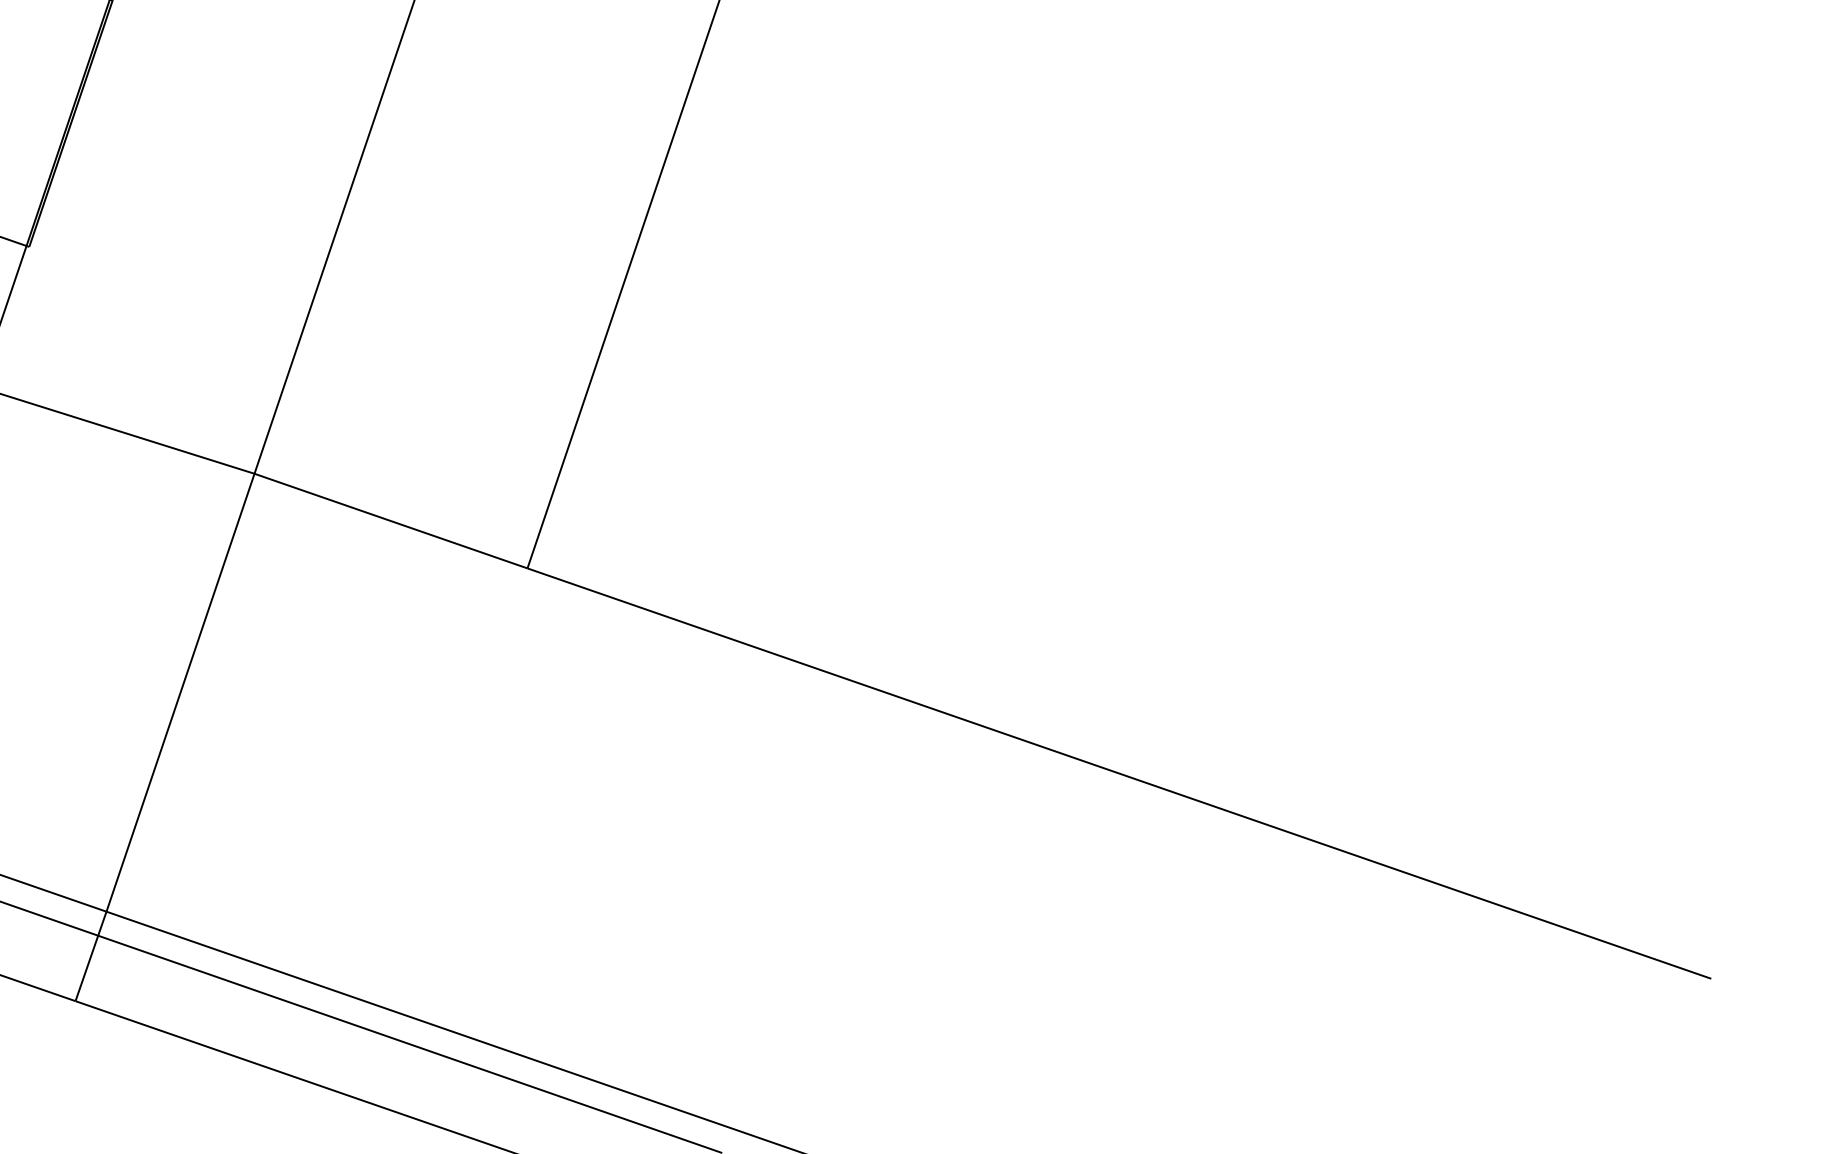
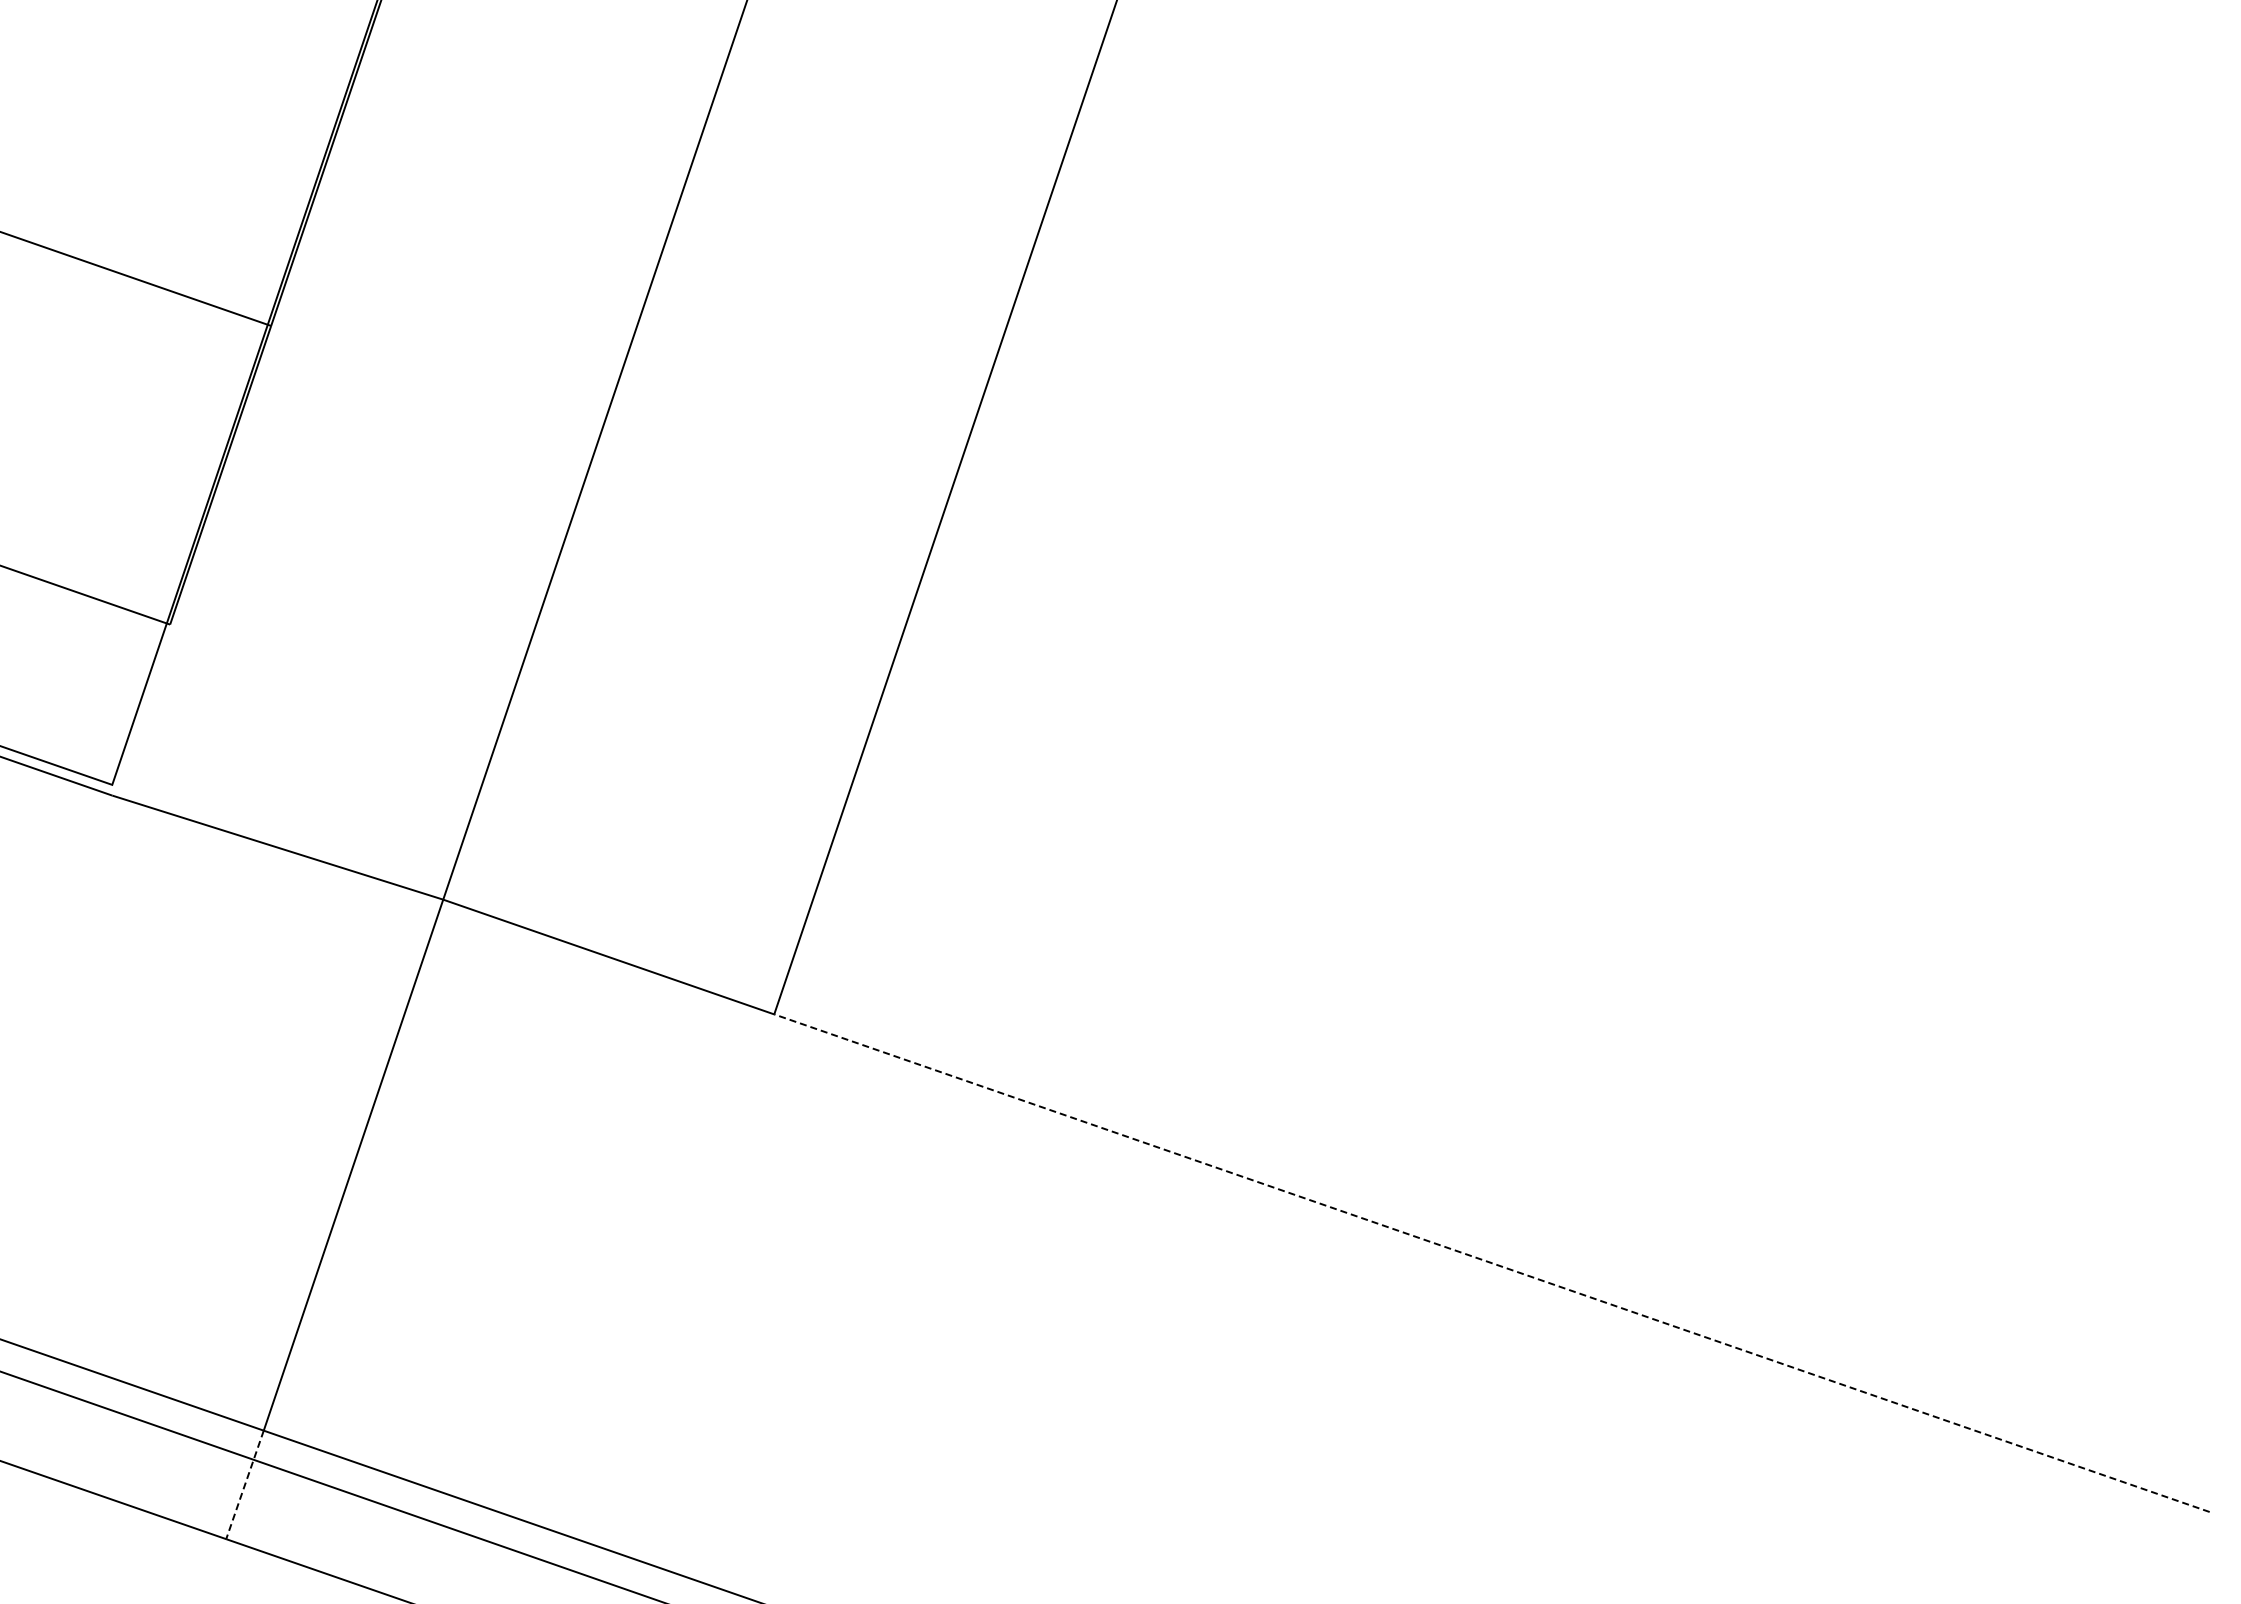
line: (1119, 773) -> (1491, 1263), solid -> dashed
line: (90, 956) -> (244, 1485), solid -> dashed

